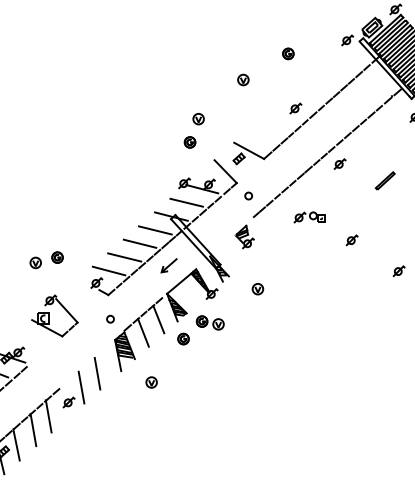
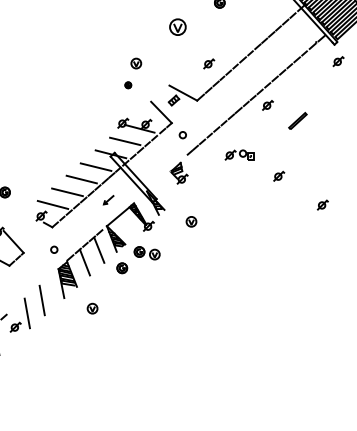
part: (243, 79) -> (178, 26), size x1.6
part: (295, 108) -> (208, 63), moved
part: (189, 142) -> (127, 85), size x0.6
part: (384, 180) -> (297, 120), moved
part: (168, 265) -> (108, 199), size x0.7

